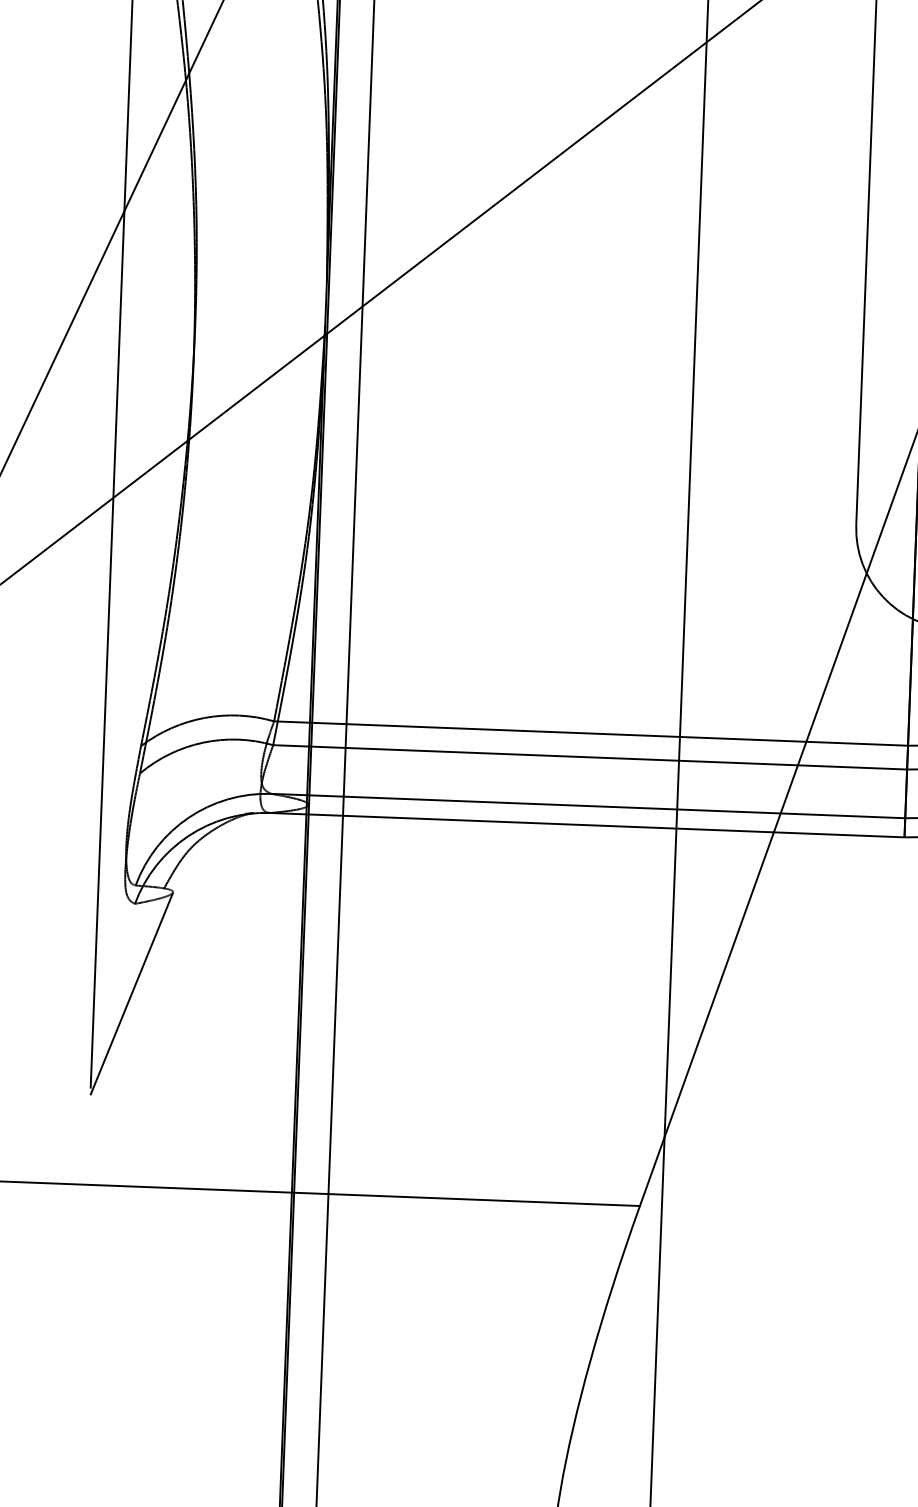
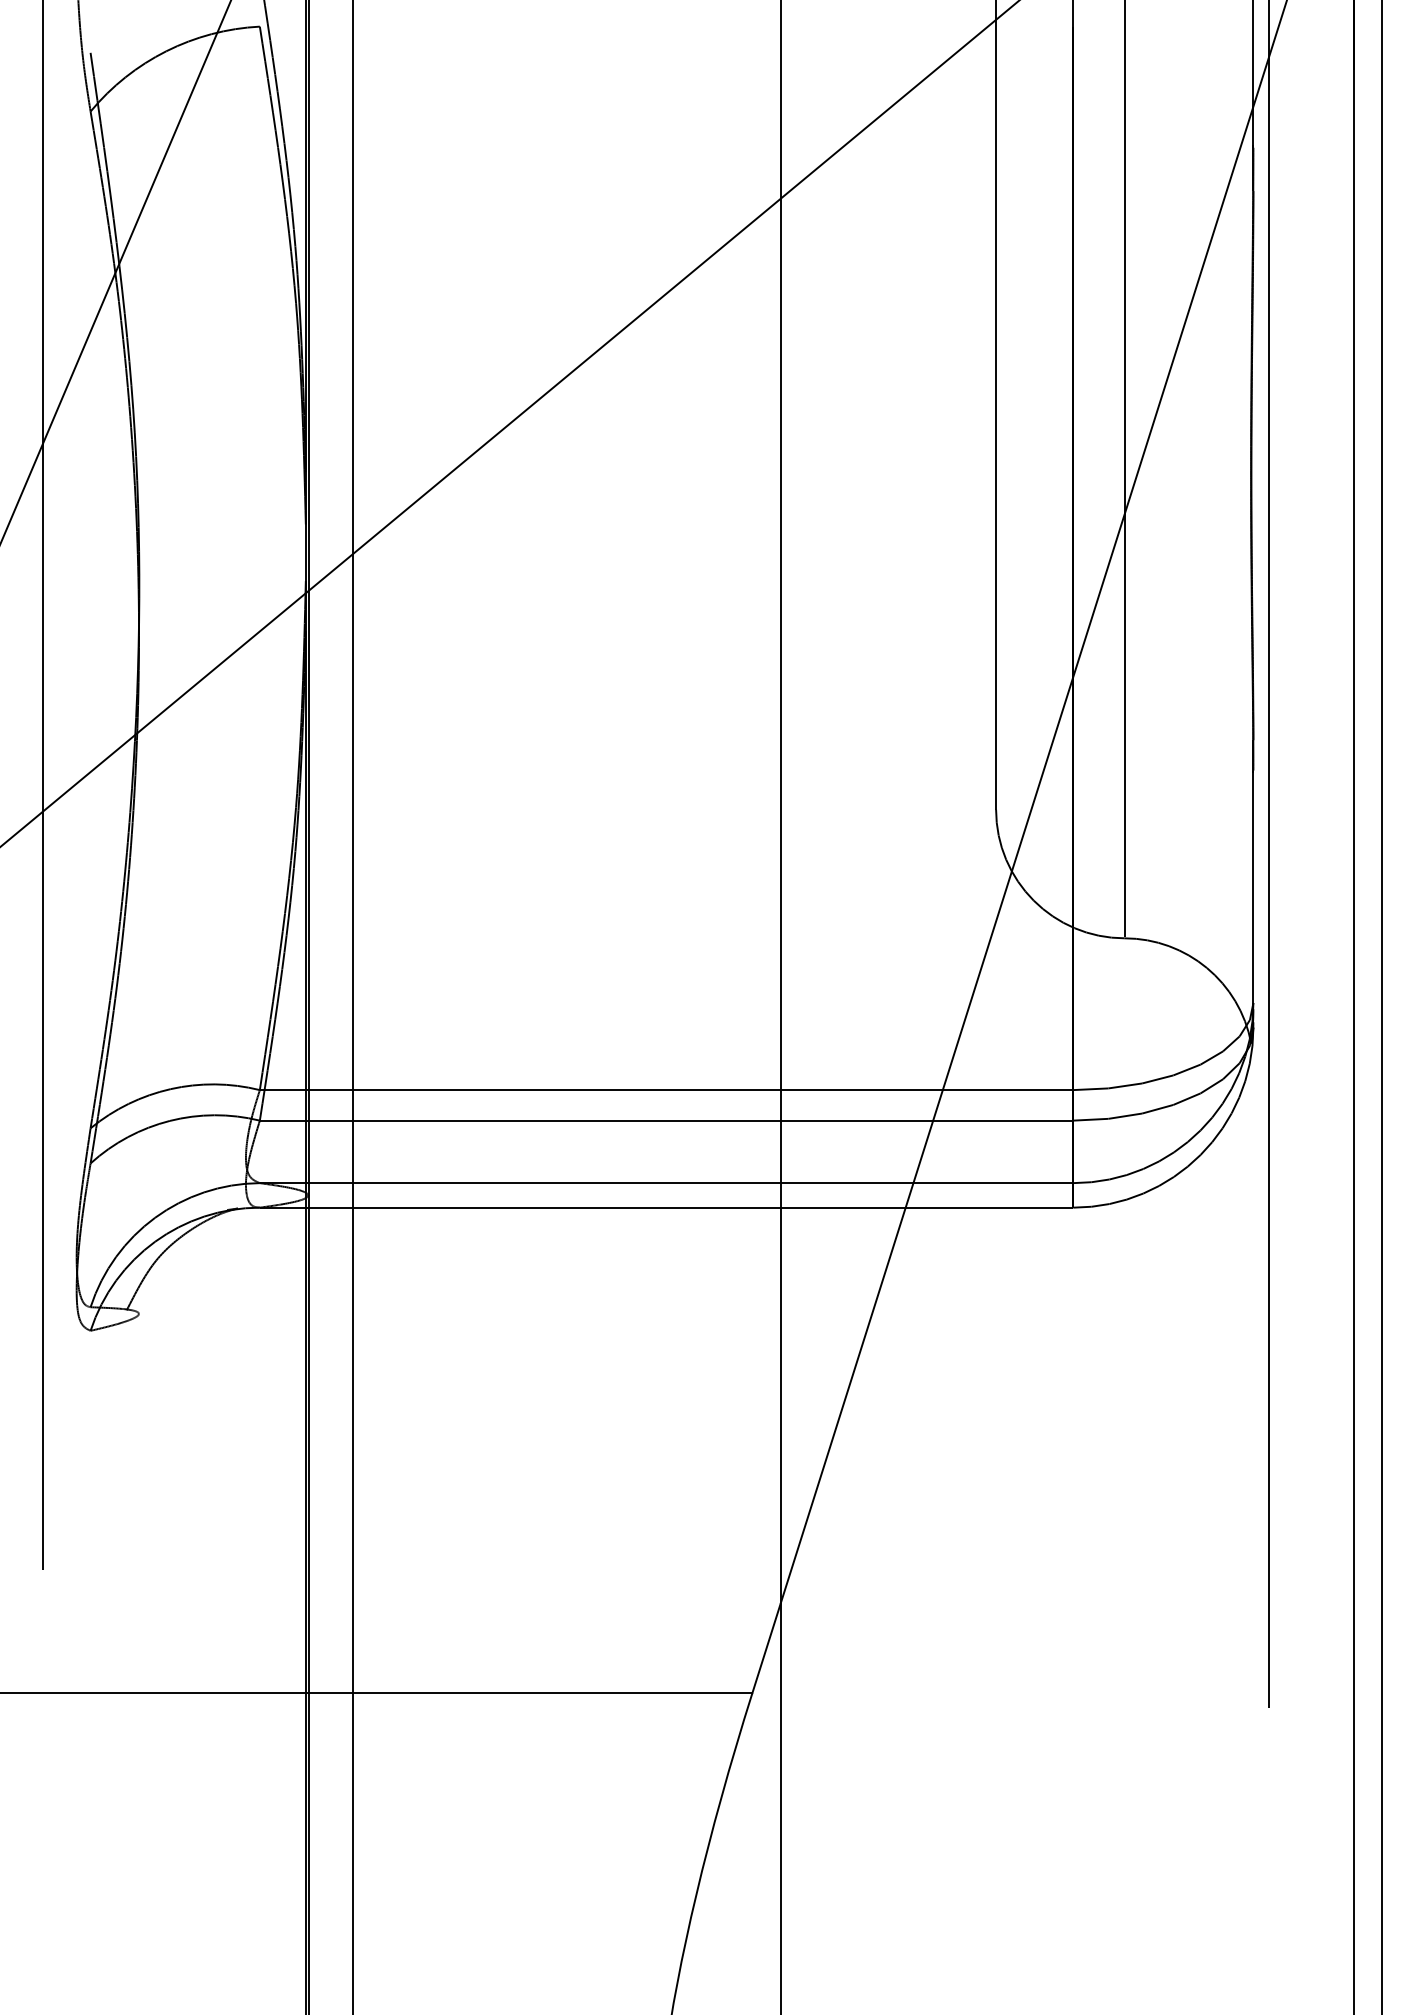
line: (131, 994) -> (90, 1446), removed

